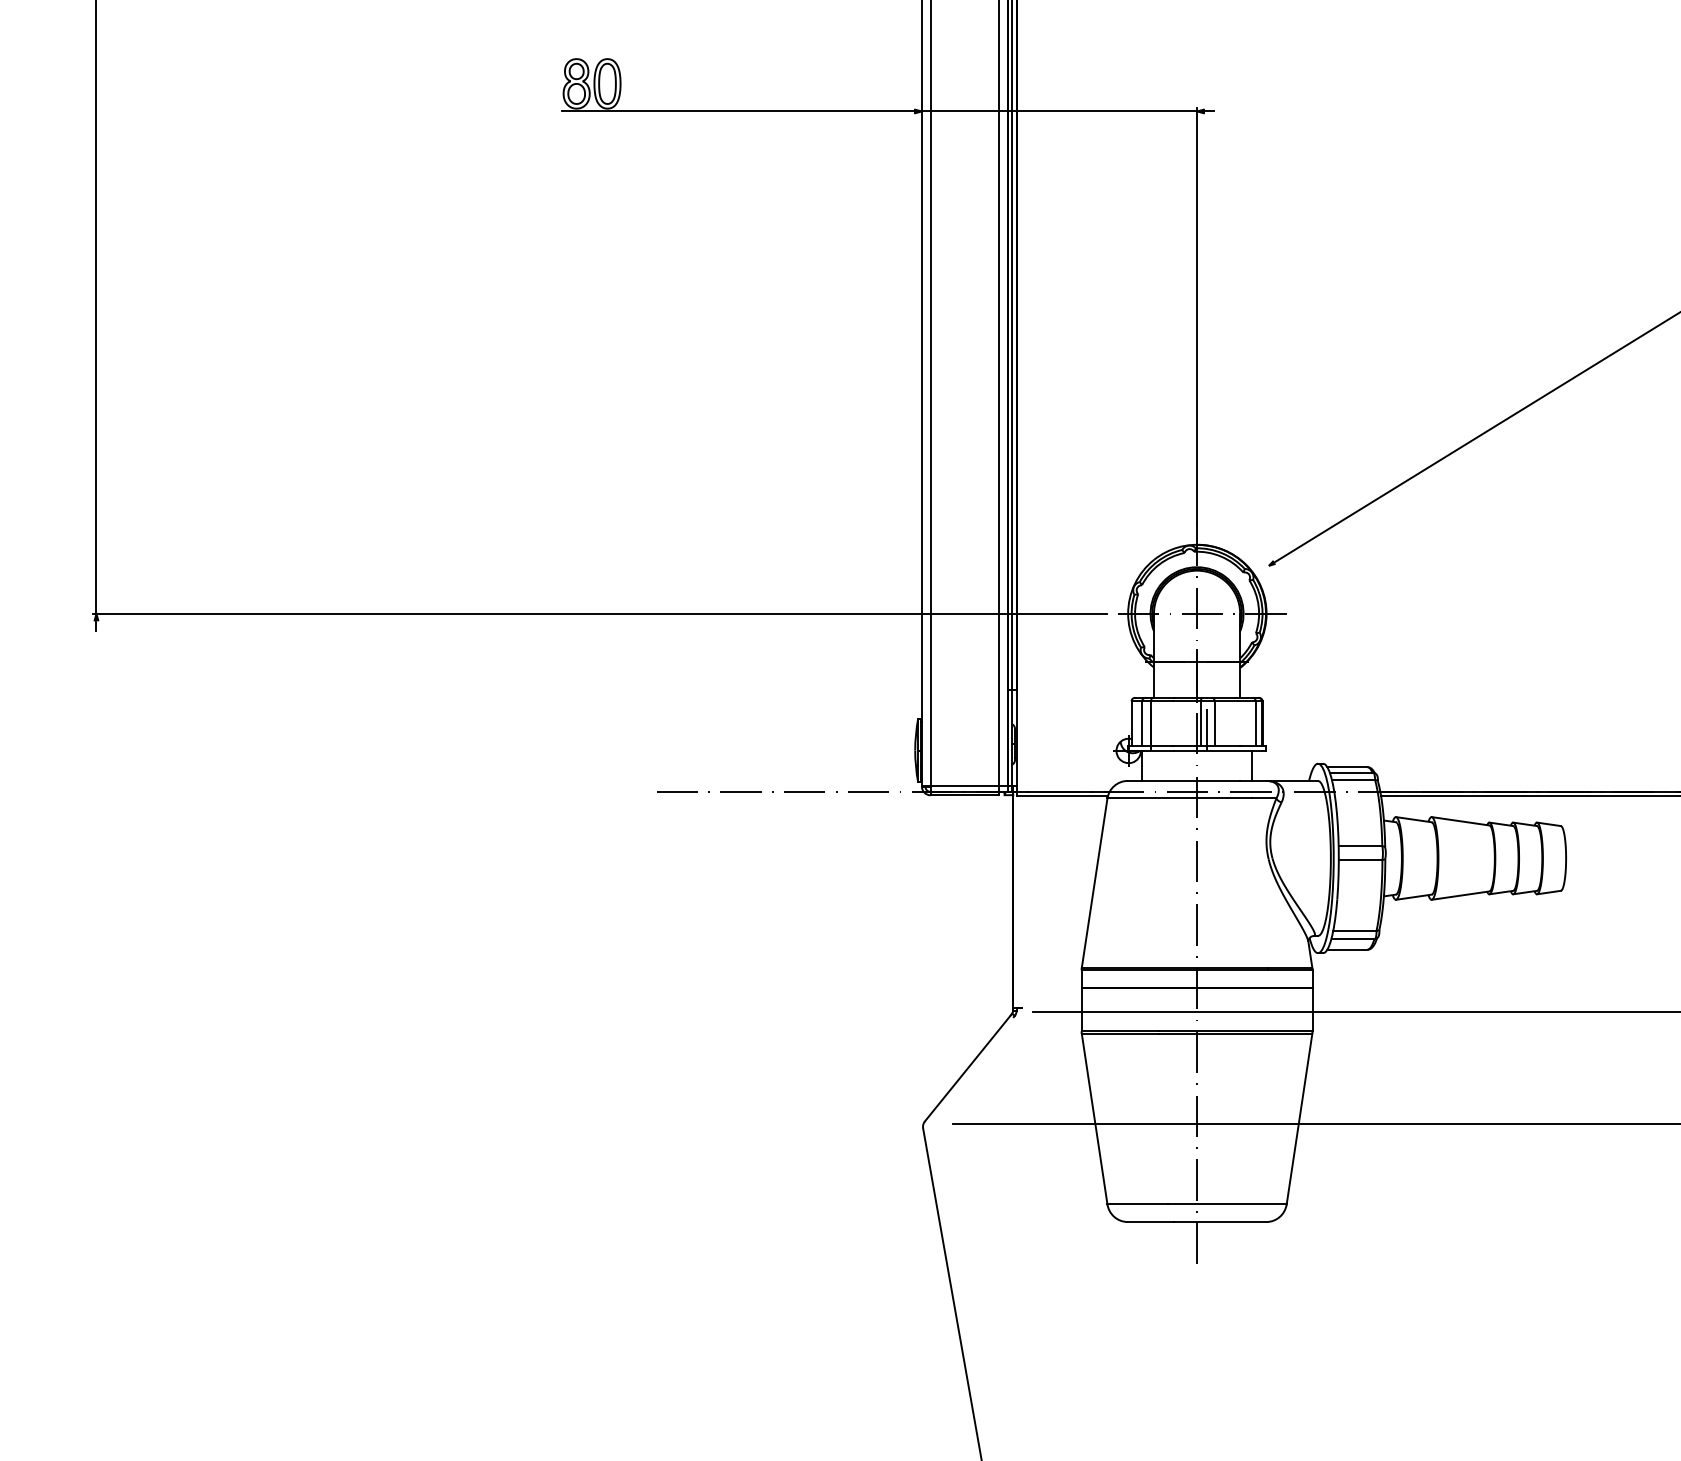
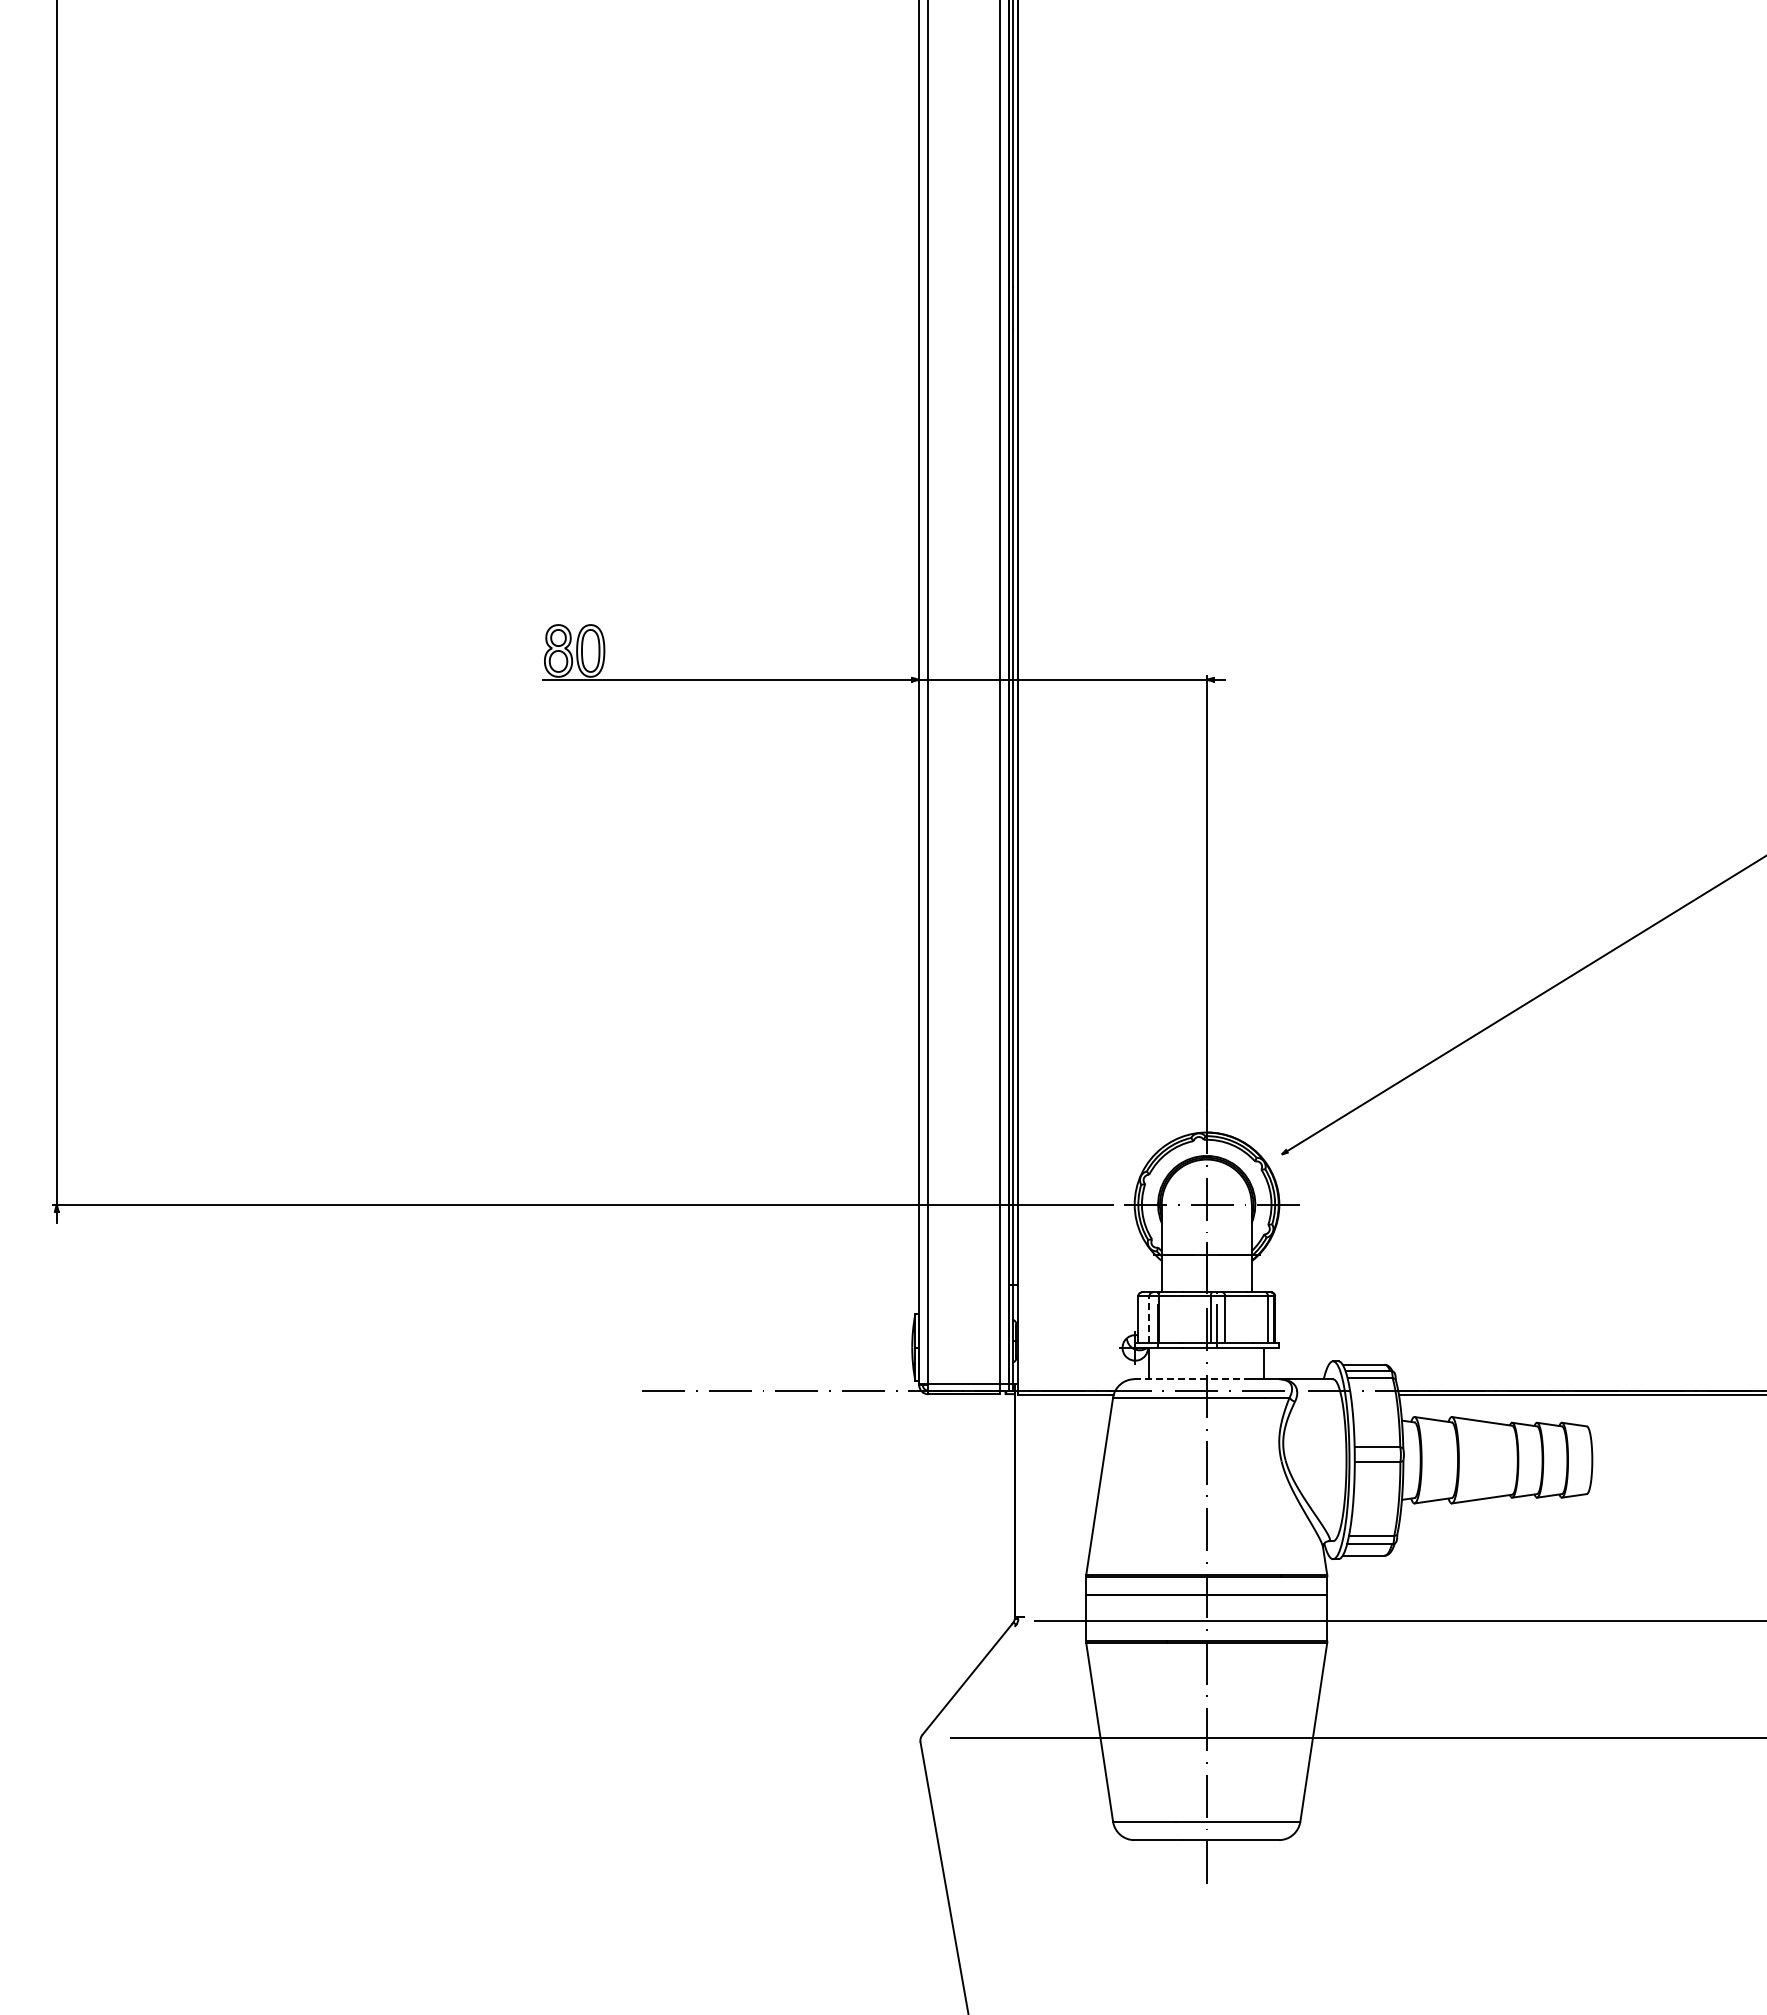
line: (1142, 722) -> (1149, 1318), solid -> dashed
line: (1183, 781) -> (1192, 1379), solid -> dashed

